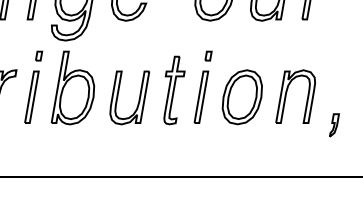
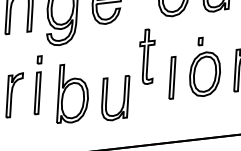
part: (208, 55) -> (200, 41), moved
part: (72, 87) -> (70, 92), moved
part: (174, 90) -> (148, 56), moved
part: (138, 99) -> (123, 99), moved

